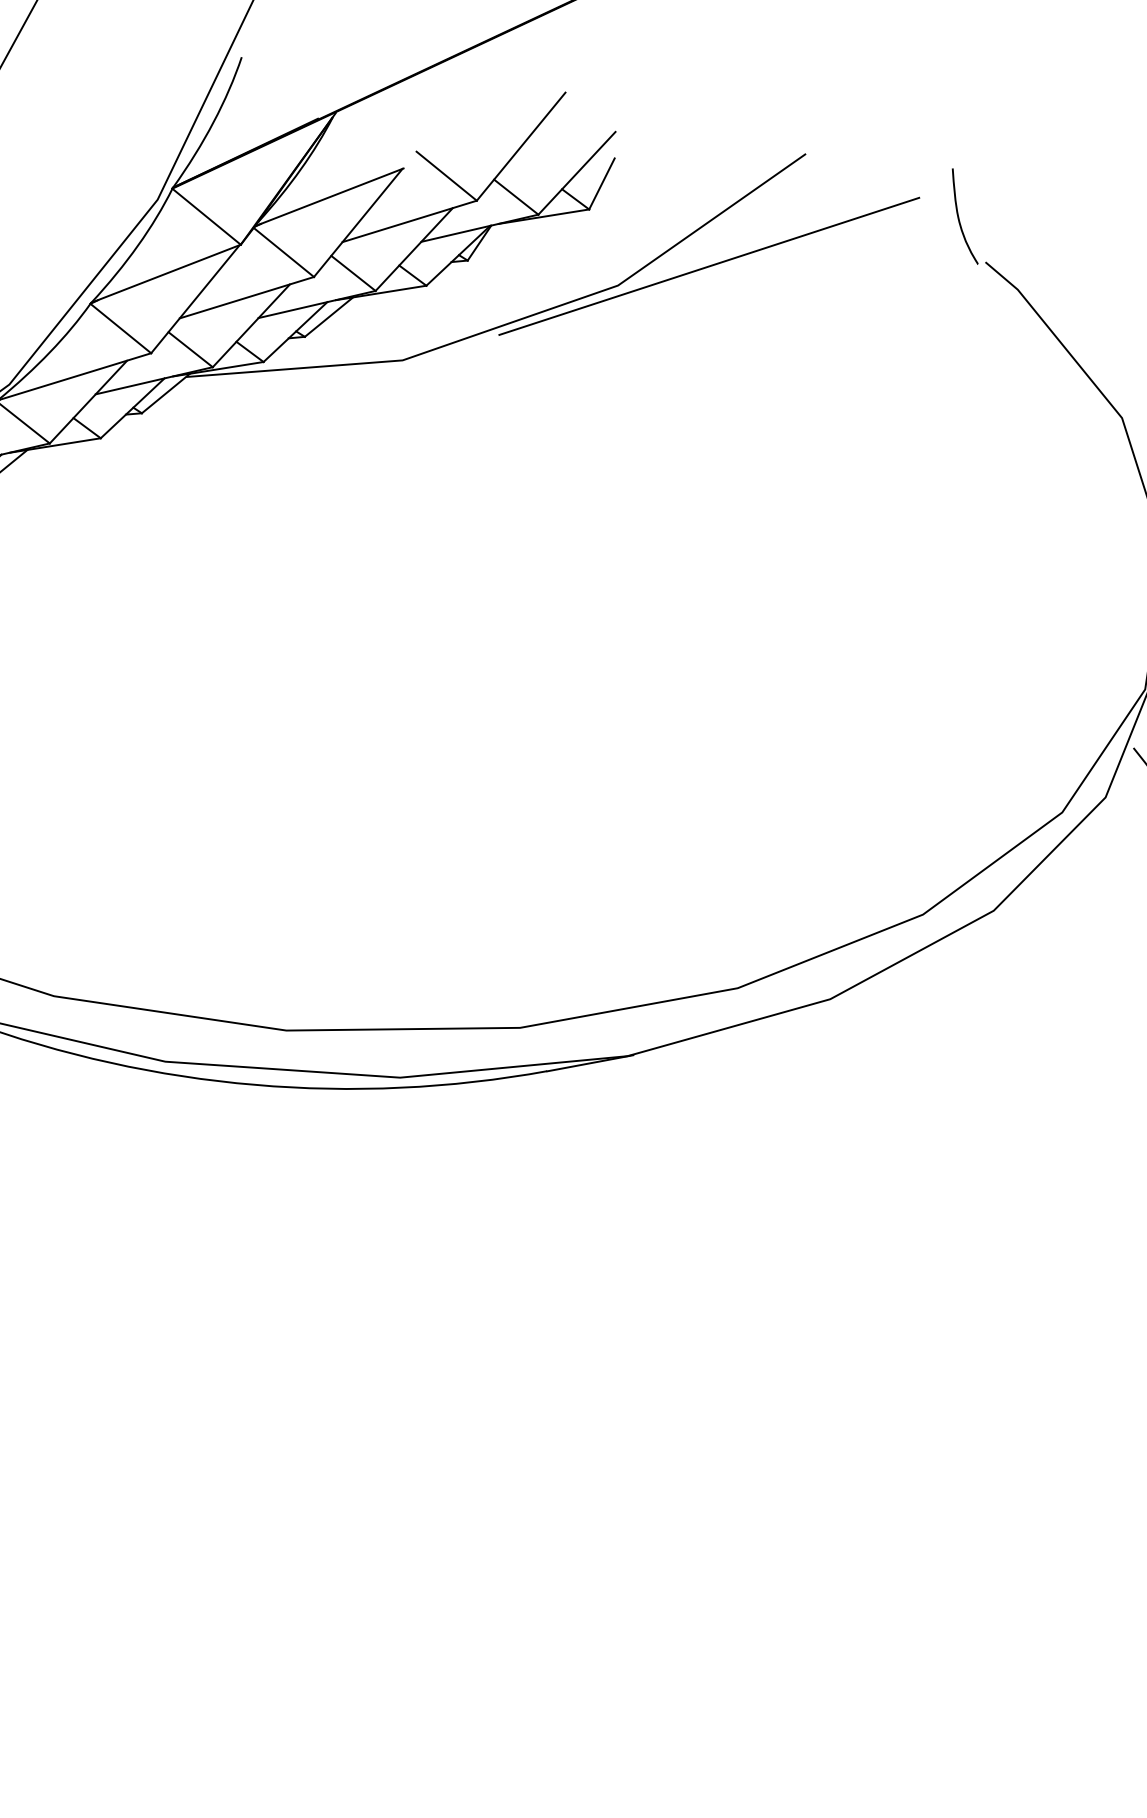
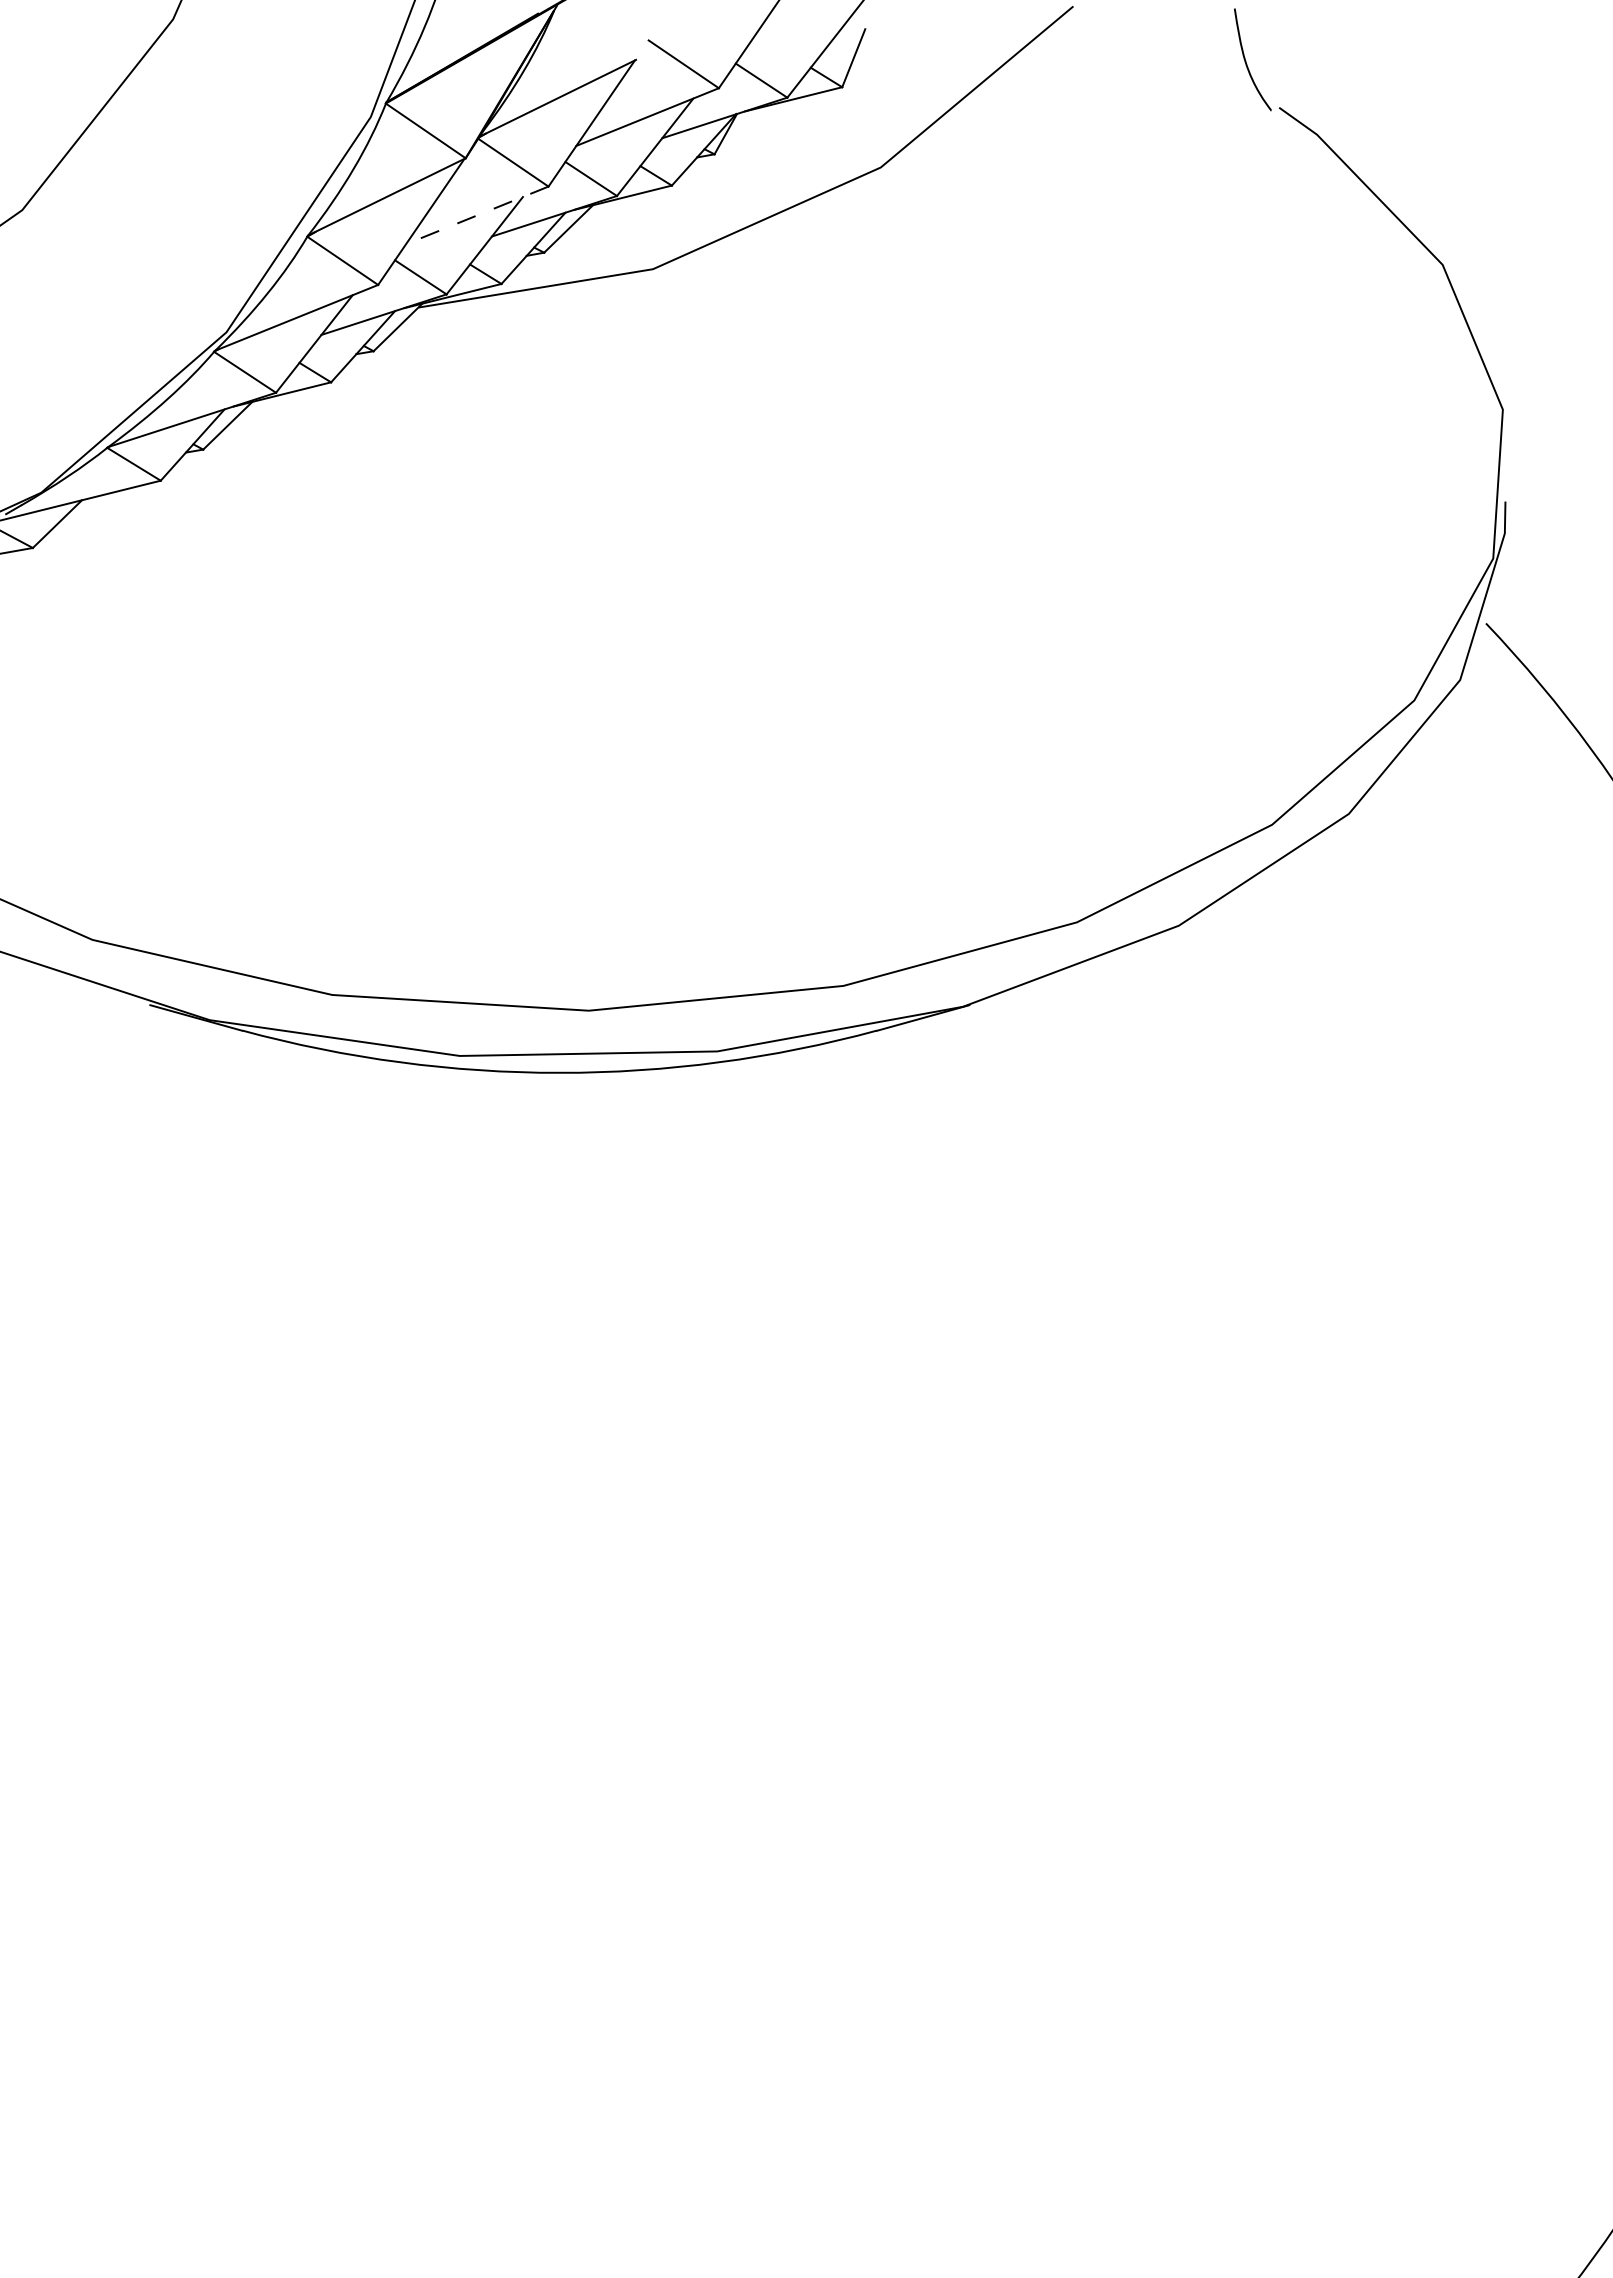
line: (709, 265) -> (978, 137), removed
line: (247, 297) -> (477, 215), solid -> dashed

